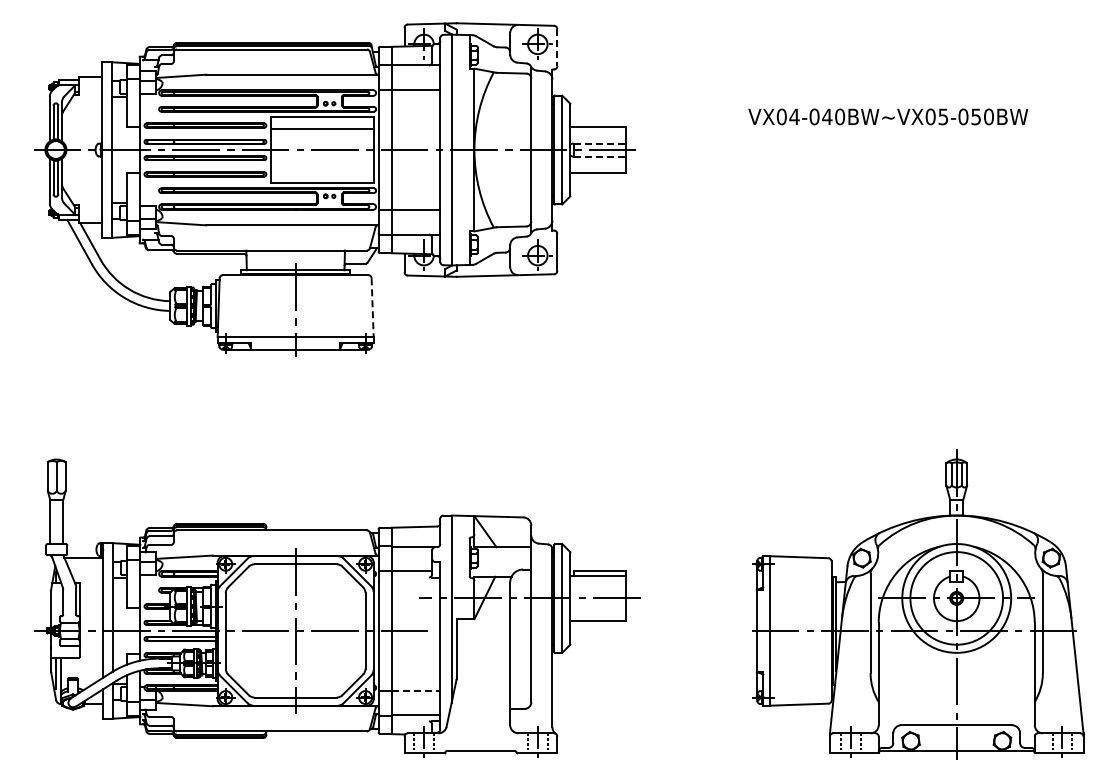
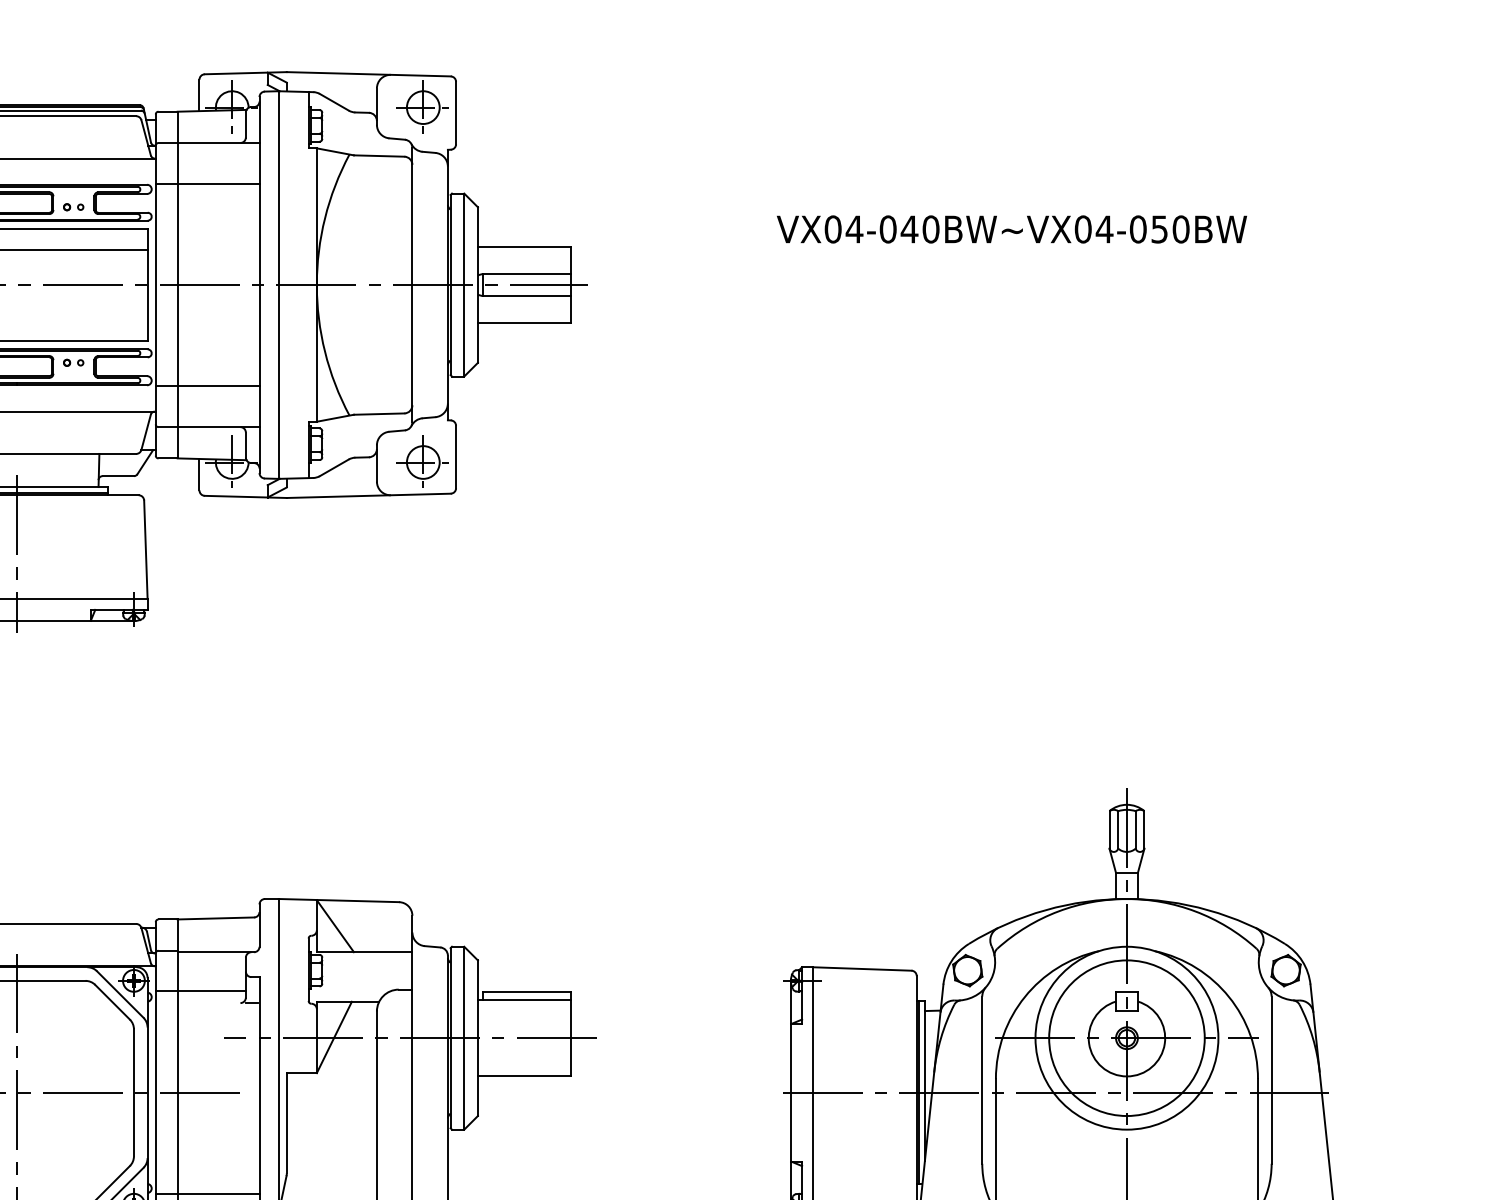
line: (557, 47) -> (456, 112), dashed -> solid
text: (943, 116) -> (1104, 228), VX04-040BW~VX05-050BW -> VX04-040BW~VX04-050BW
line: (600, 143) -> (528, 274), dashed -> solid
line: (600, 156) -> (528, 295), dashed -> solid
line: (372, 308) -> (145, 551), dashed -> solid
line: (416, 691) -> (219, 1194), dashed -> solid

